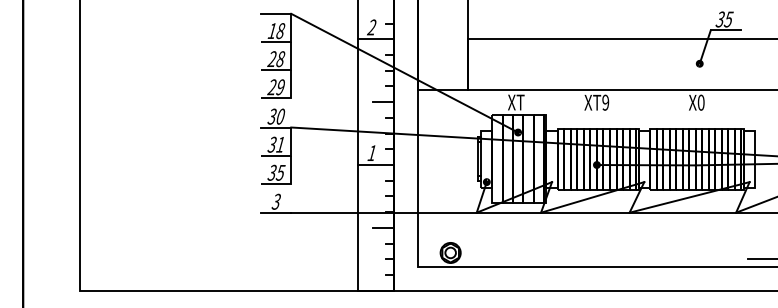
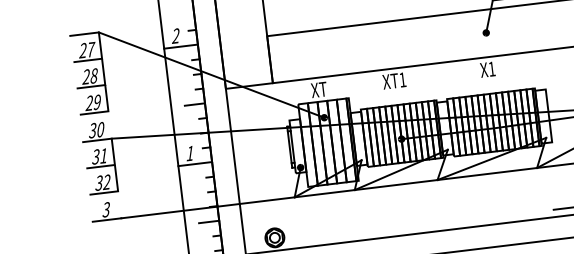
text: (276, 31) -> (87, 50), 18 -> 27
text: (605, 102) -> (402, 79), 9 -> 1
text: (700, 102) -> (491, 69), X0 -> X1
text: (280, 172) -> (106, 181), 35 -> 32

